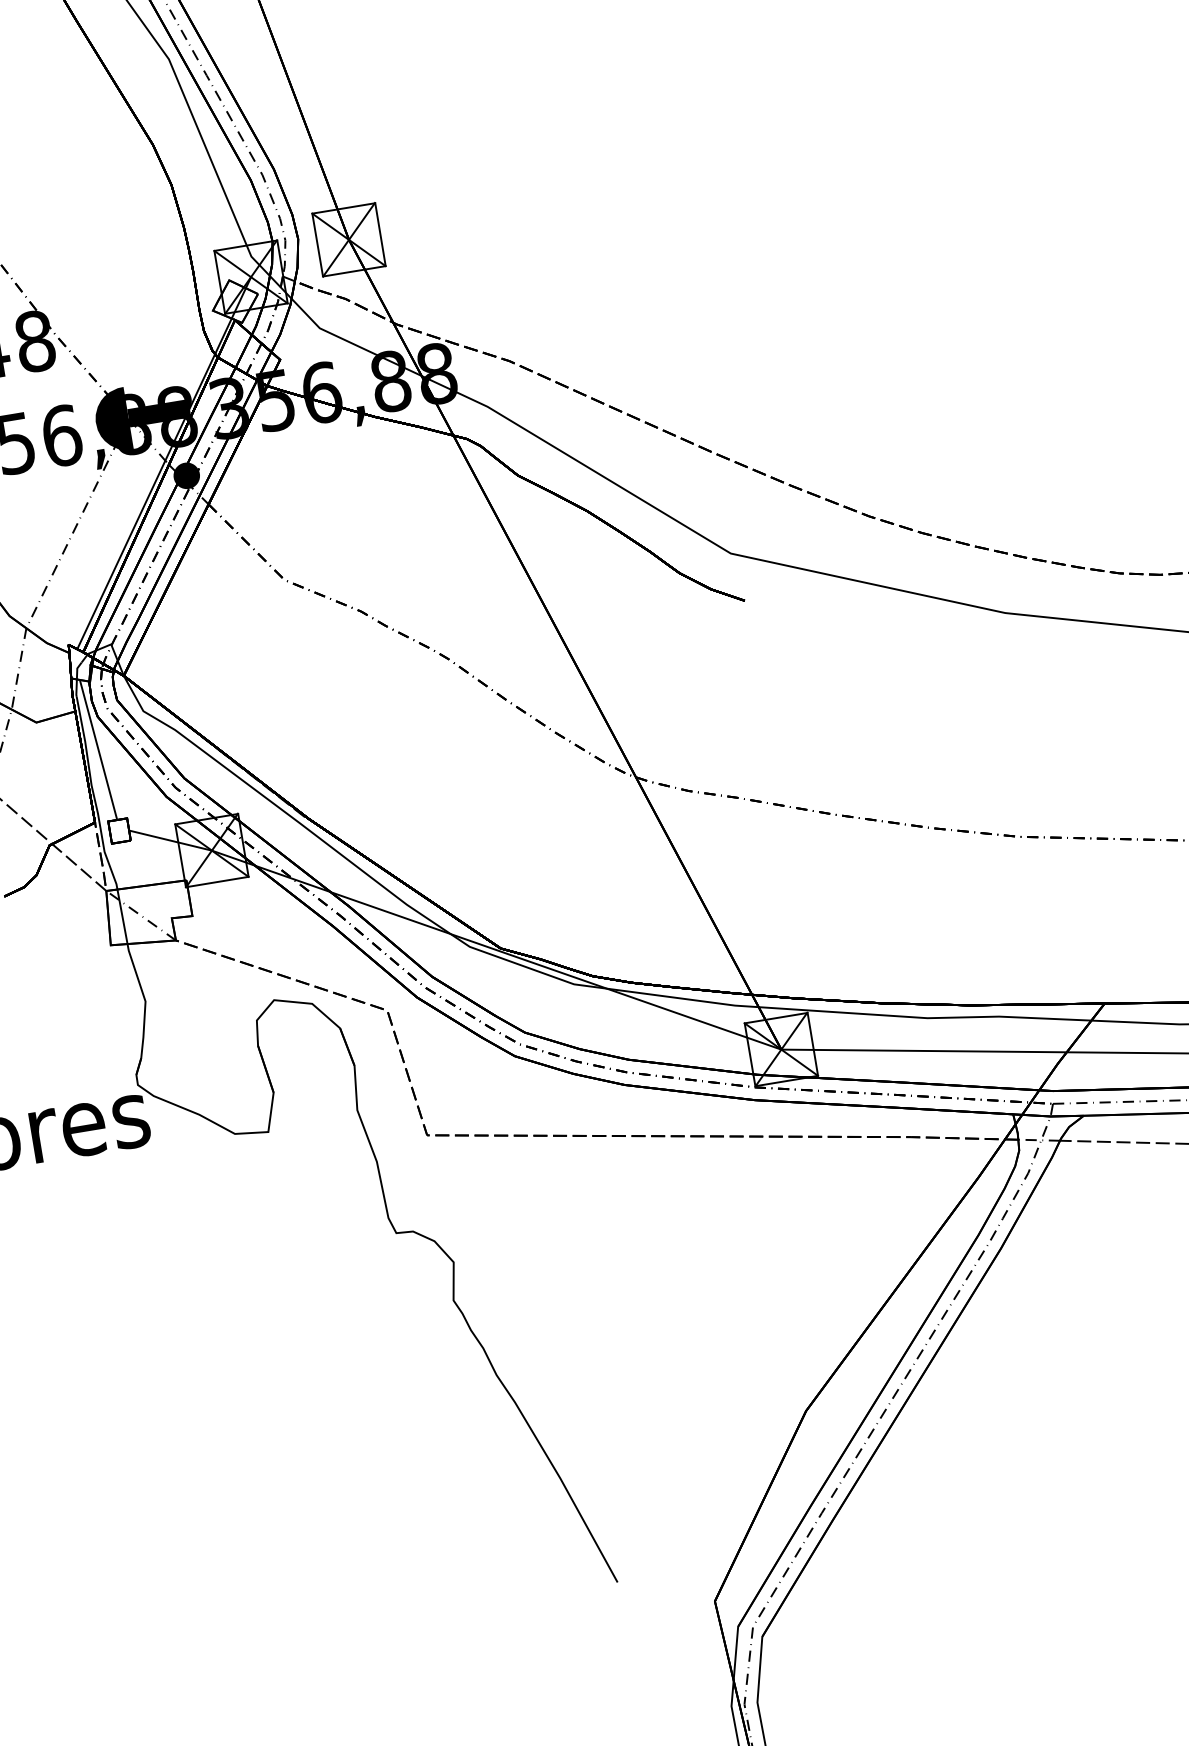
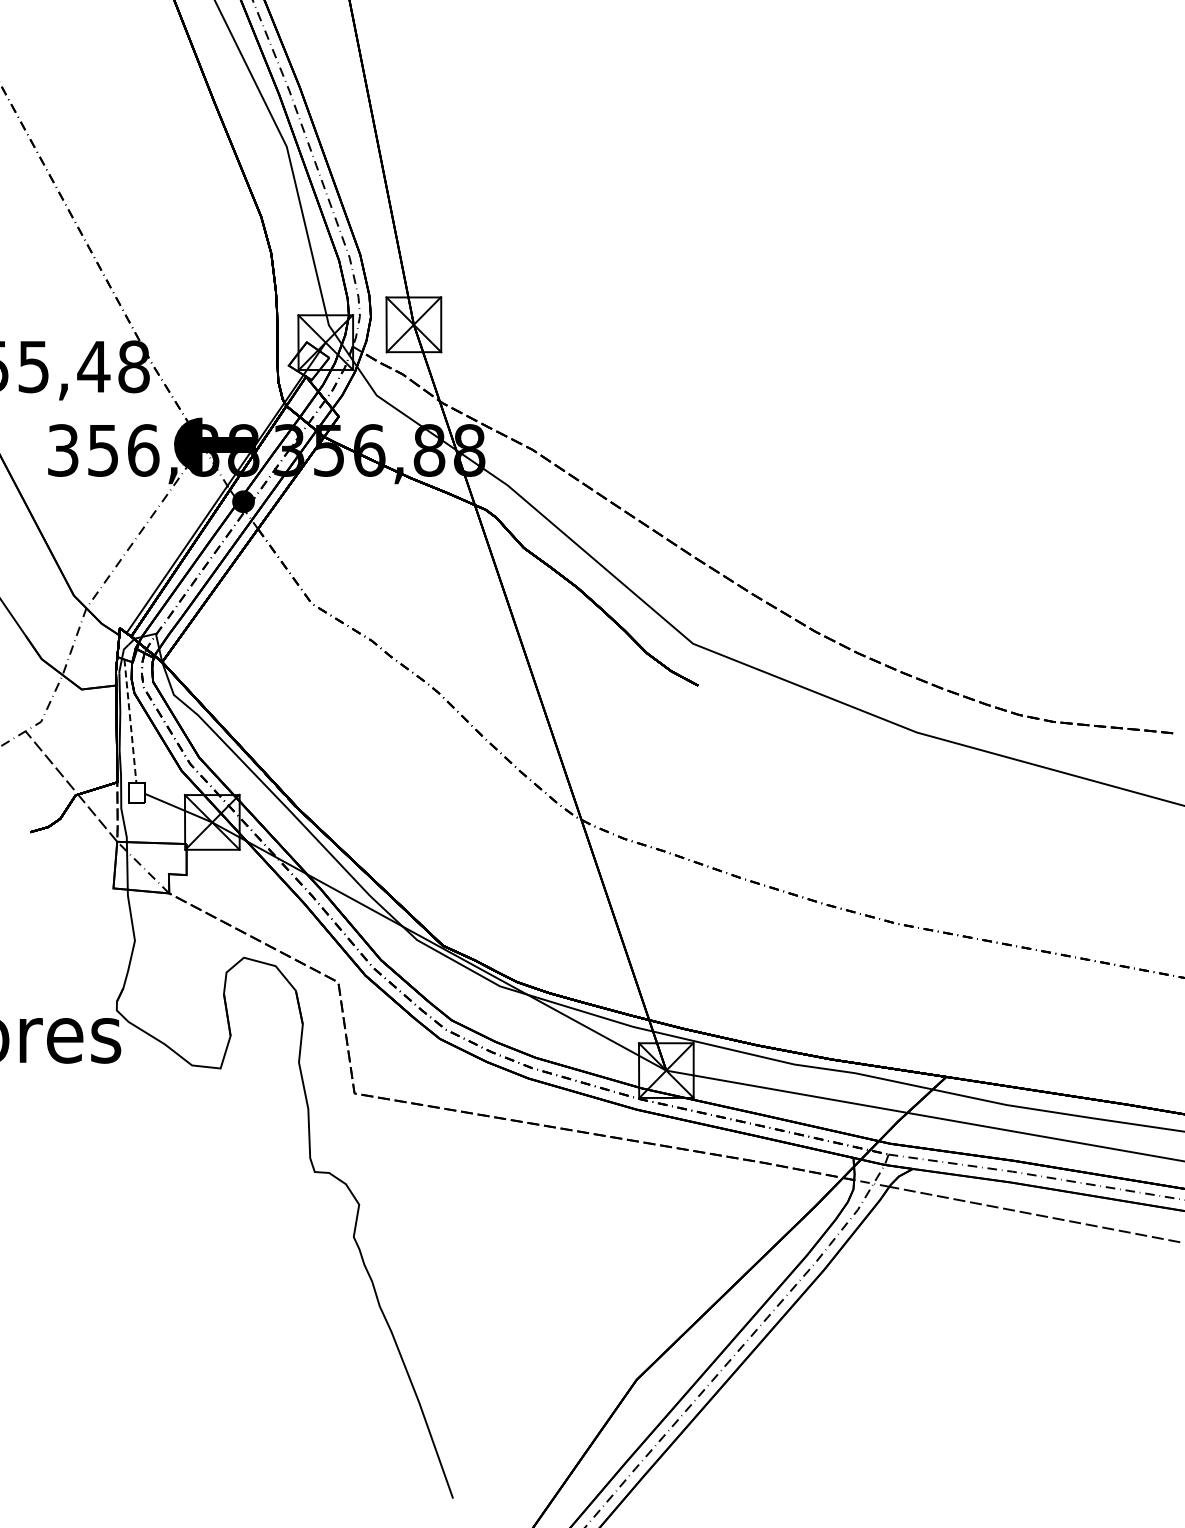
line: (98, 750) -> (130, 721), solid -> dashed

